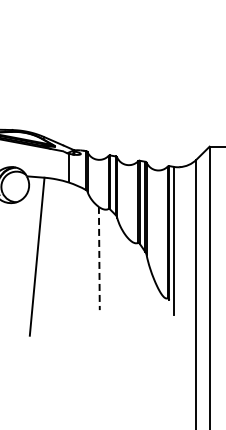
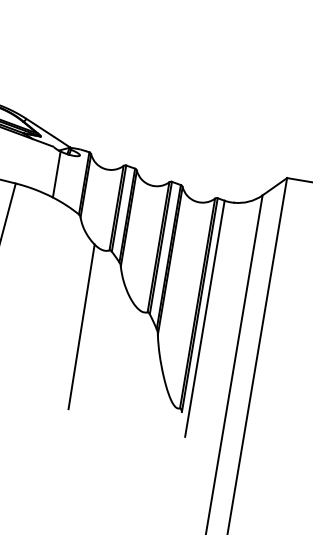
line: (99, 258) -> (81, 326), dashed -> solid

